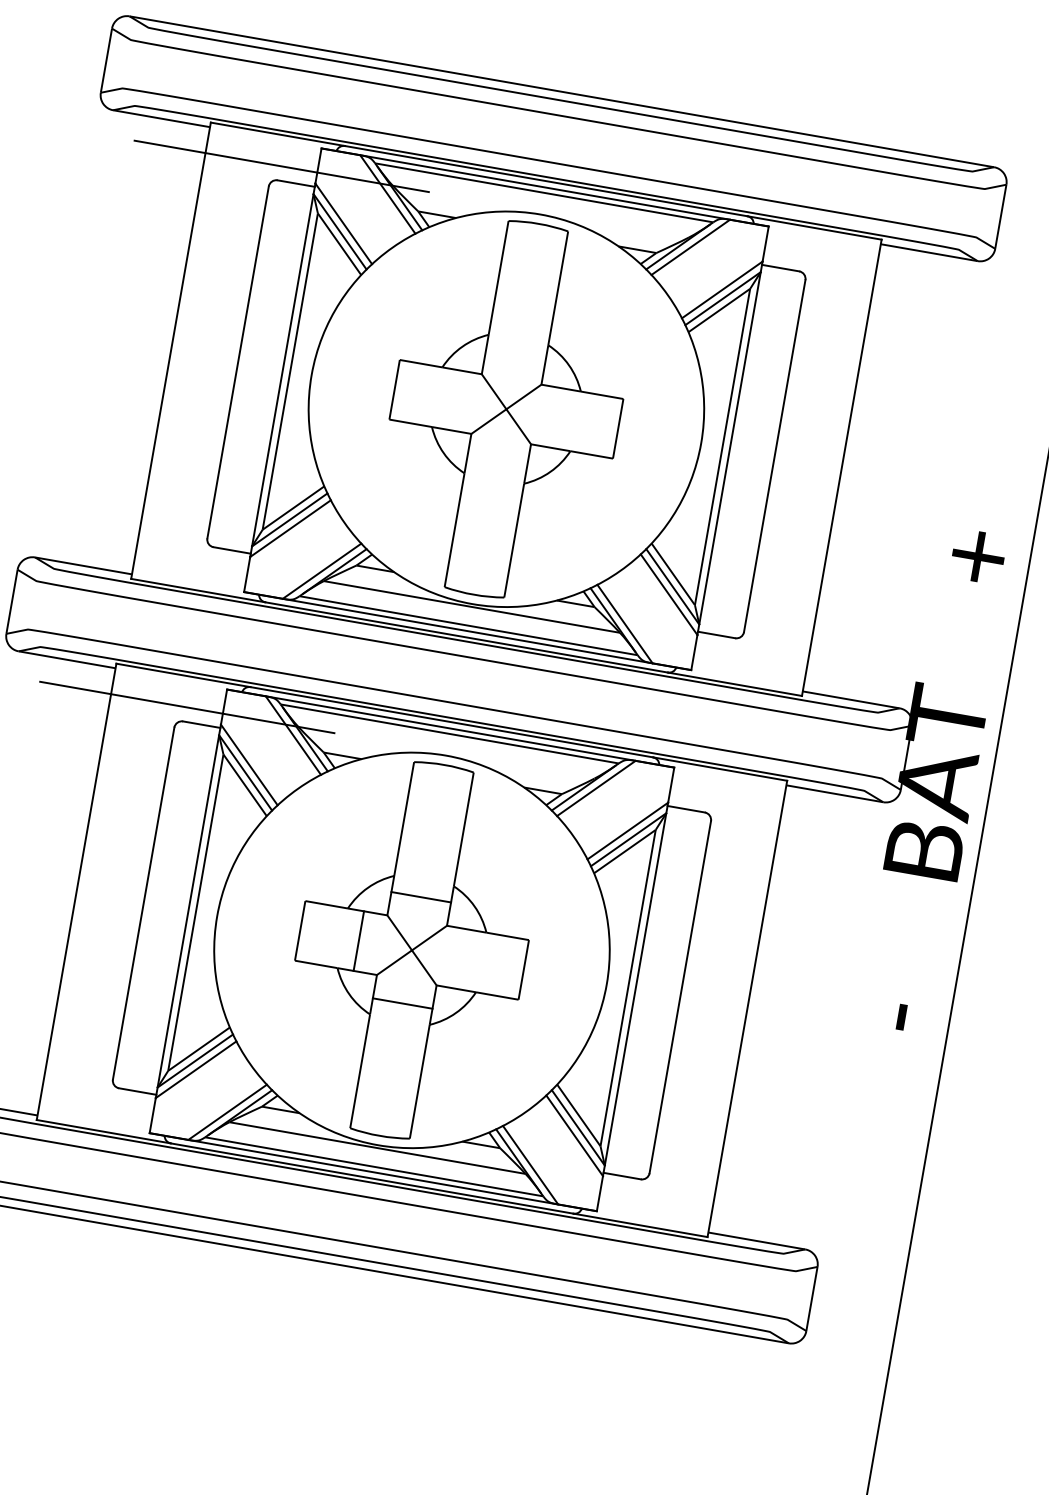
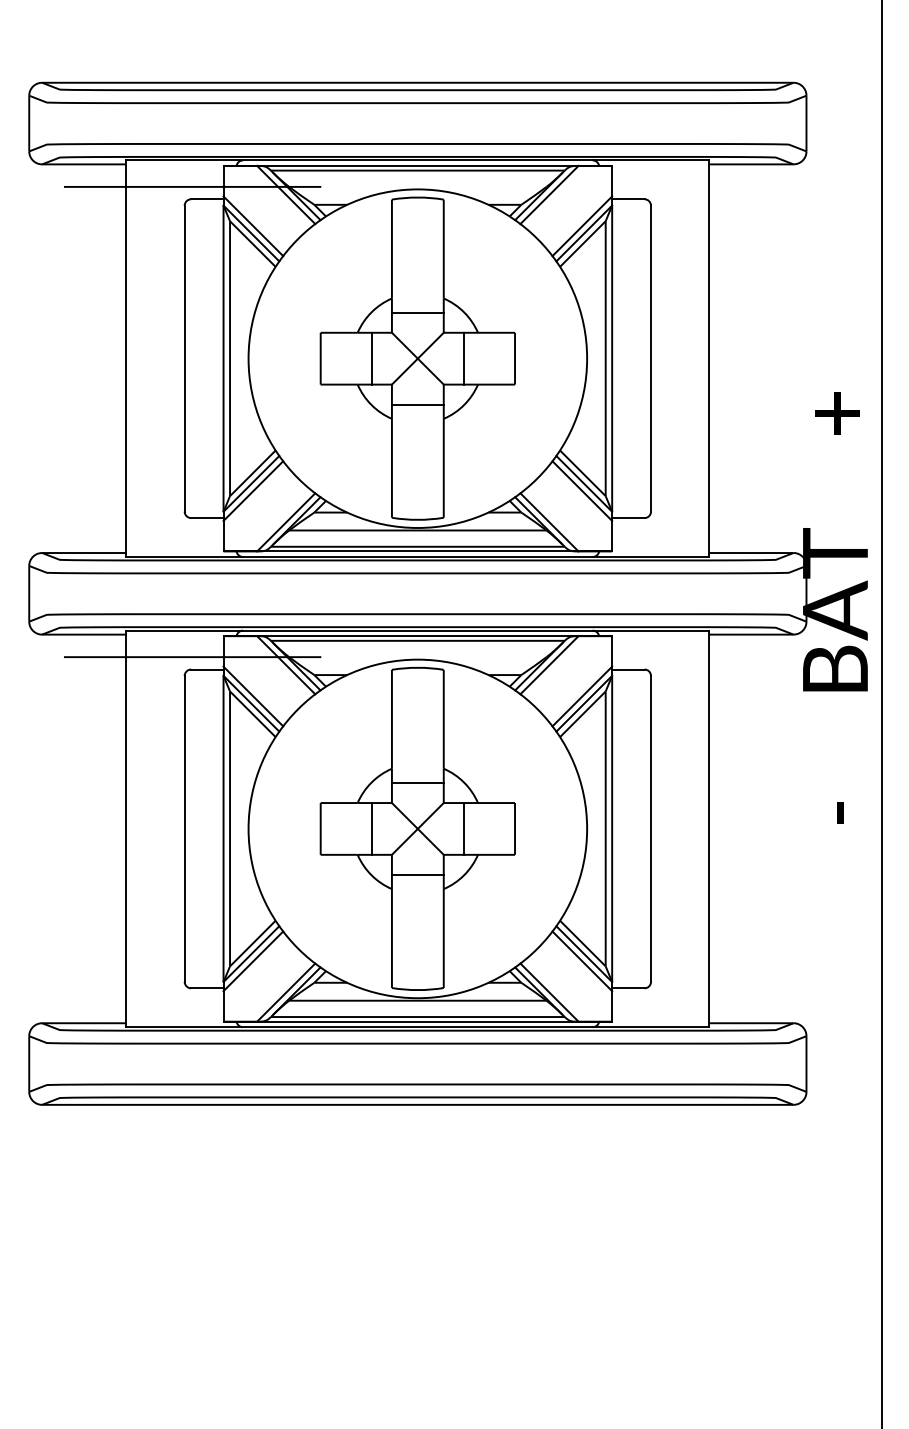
line: (515, 356) -> (417, 312), added
line: (453, 399) -> (371, 358), added
line: (560, 418) -> (464, 358), added
line: (496, 461) -> (417, 404), added
line: (465, 959) -> (464, 828), added

